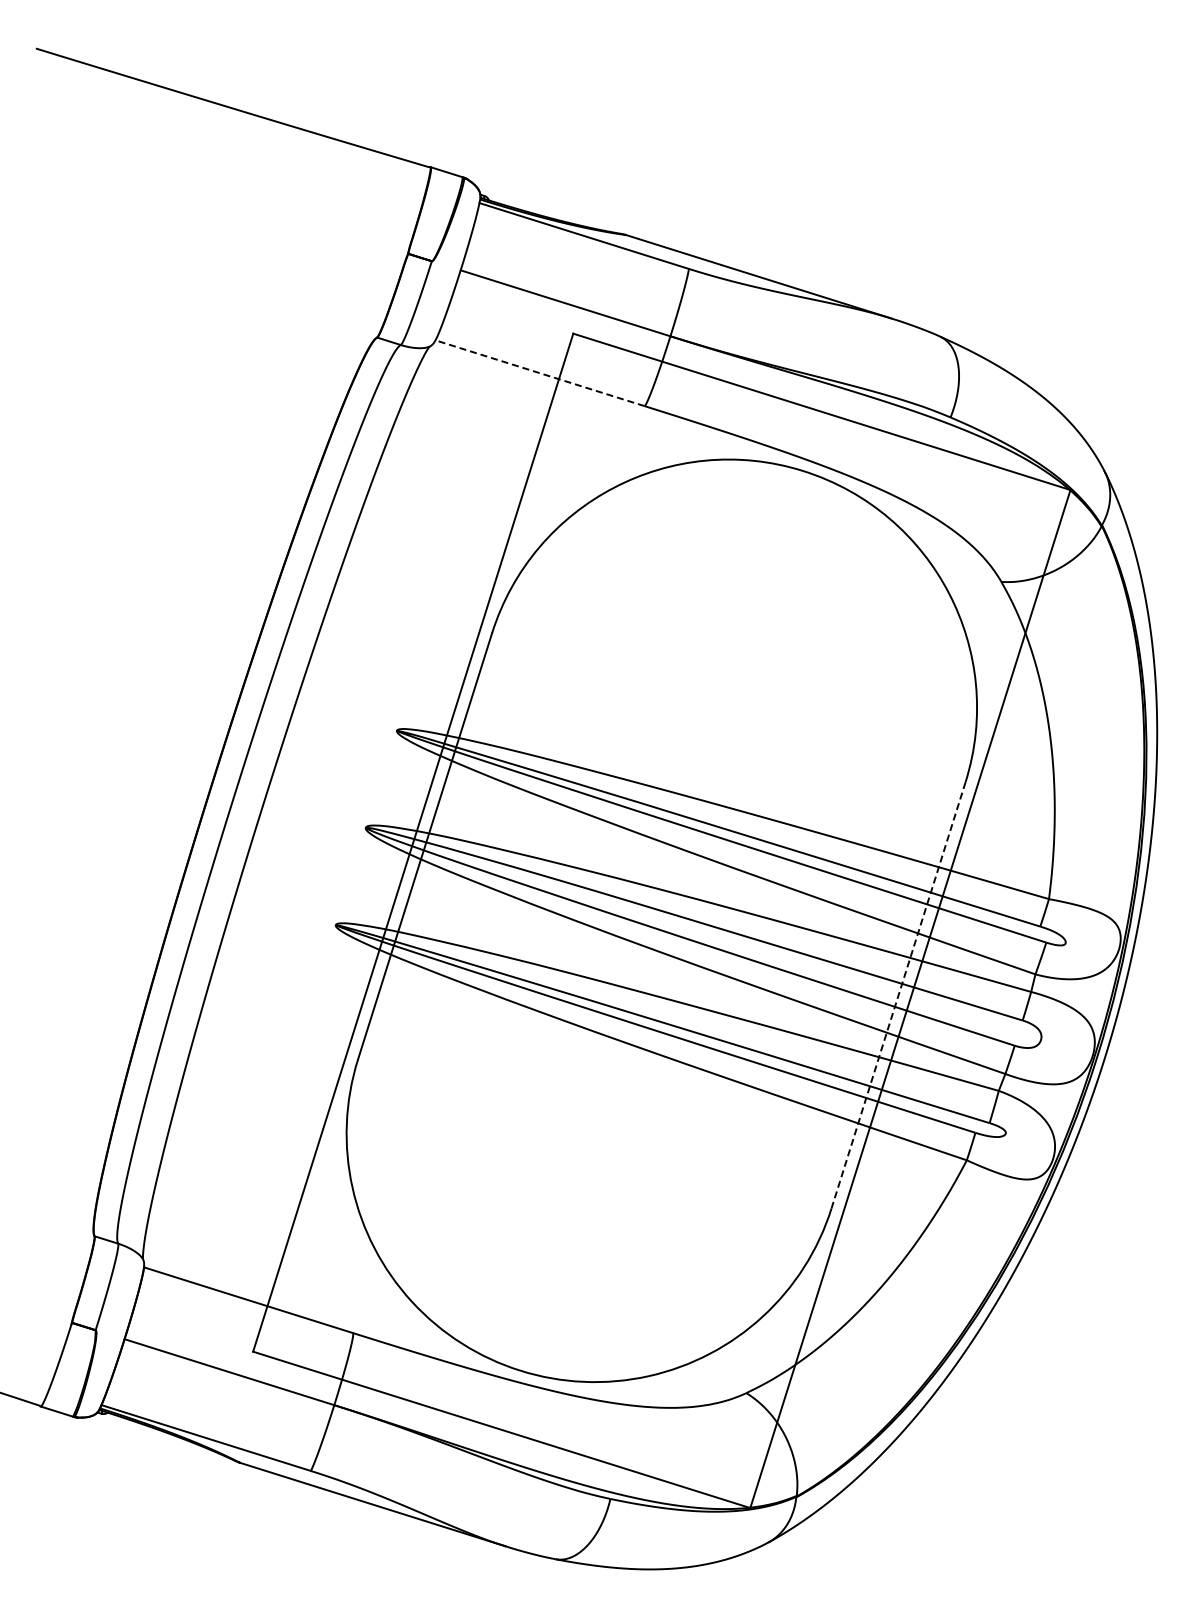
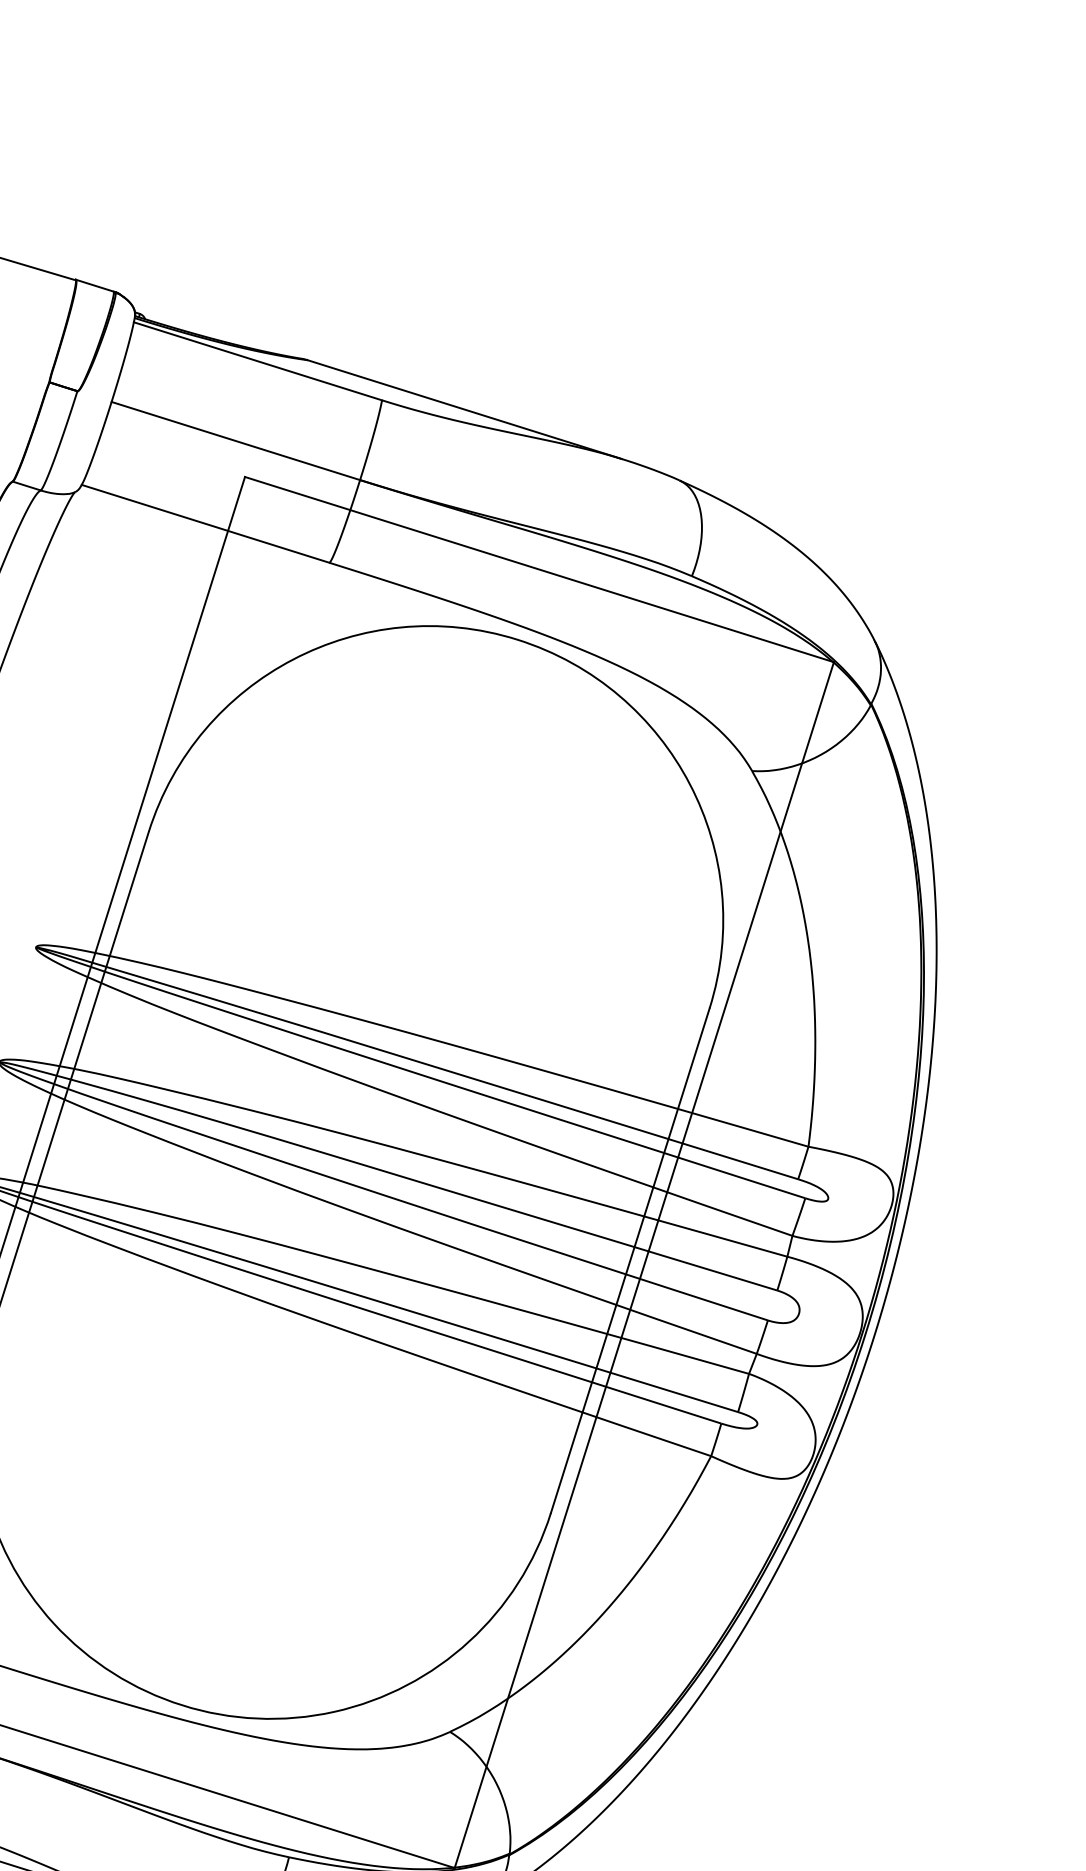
line: (540, 373) -> (206, 524), dashed -> solid
line: (898, 995) -> (630, 1260), dashed -> solid

